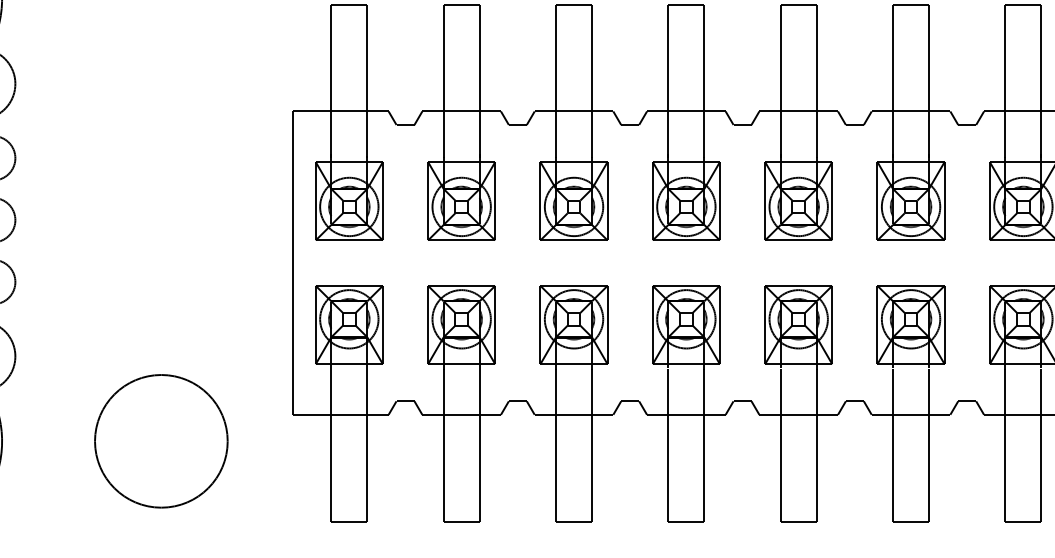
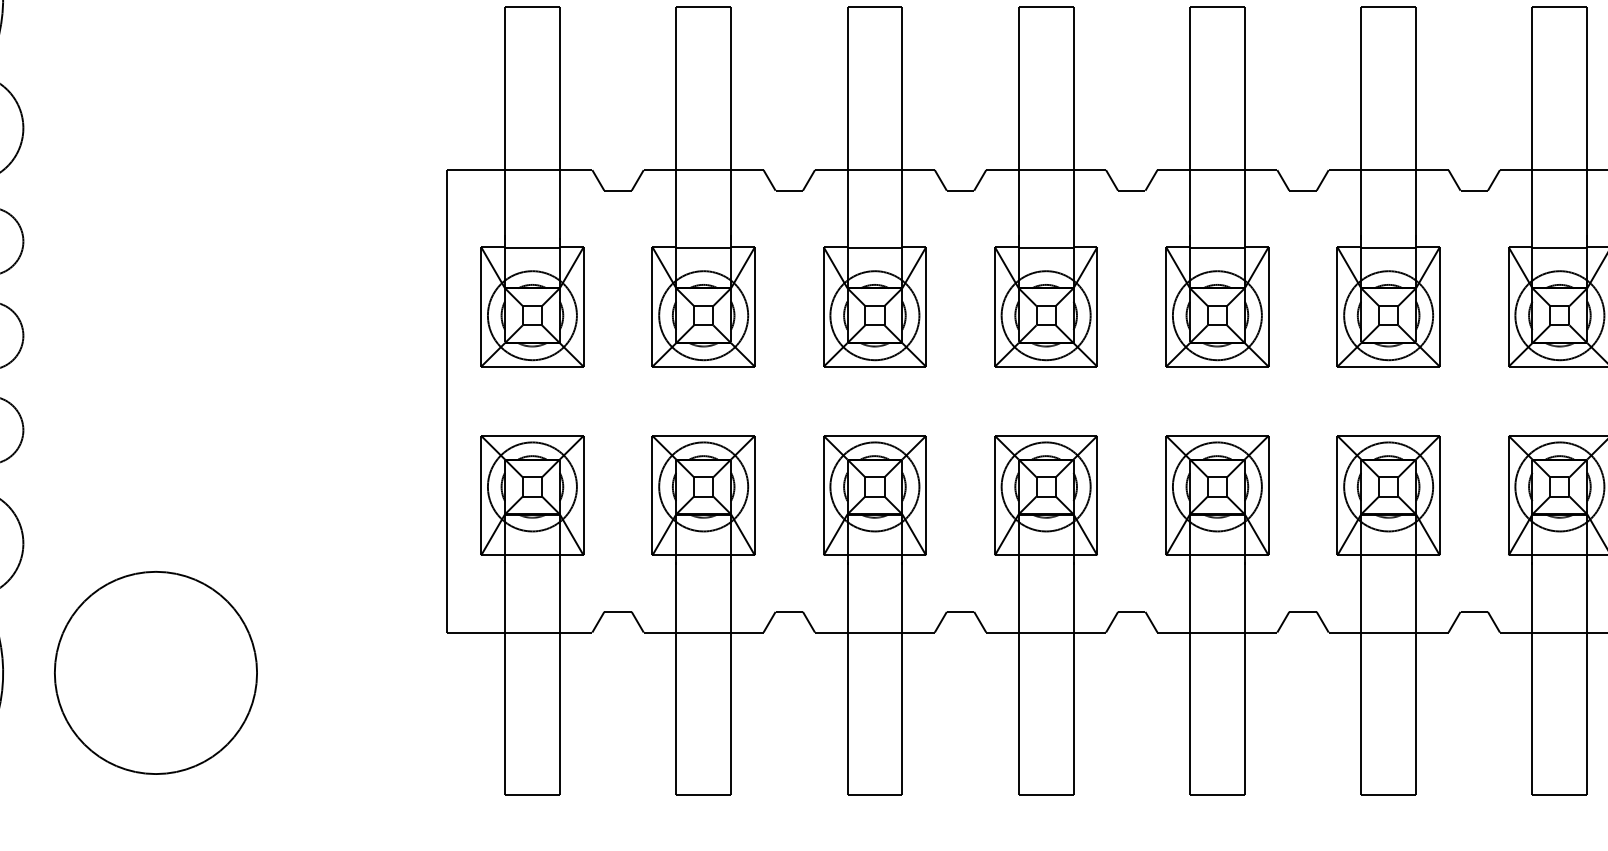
part: (161, 441) -> (156, 673), moved

